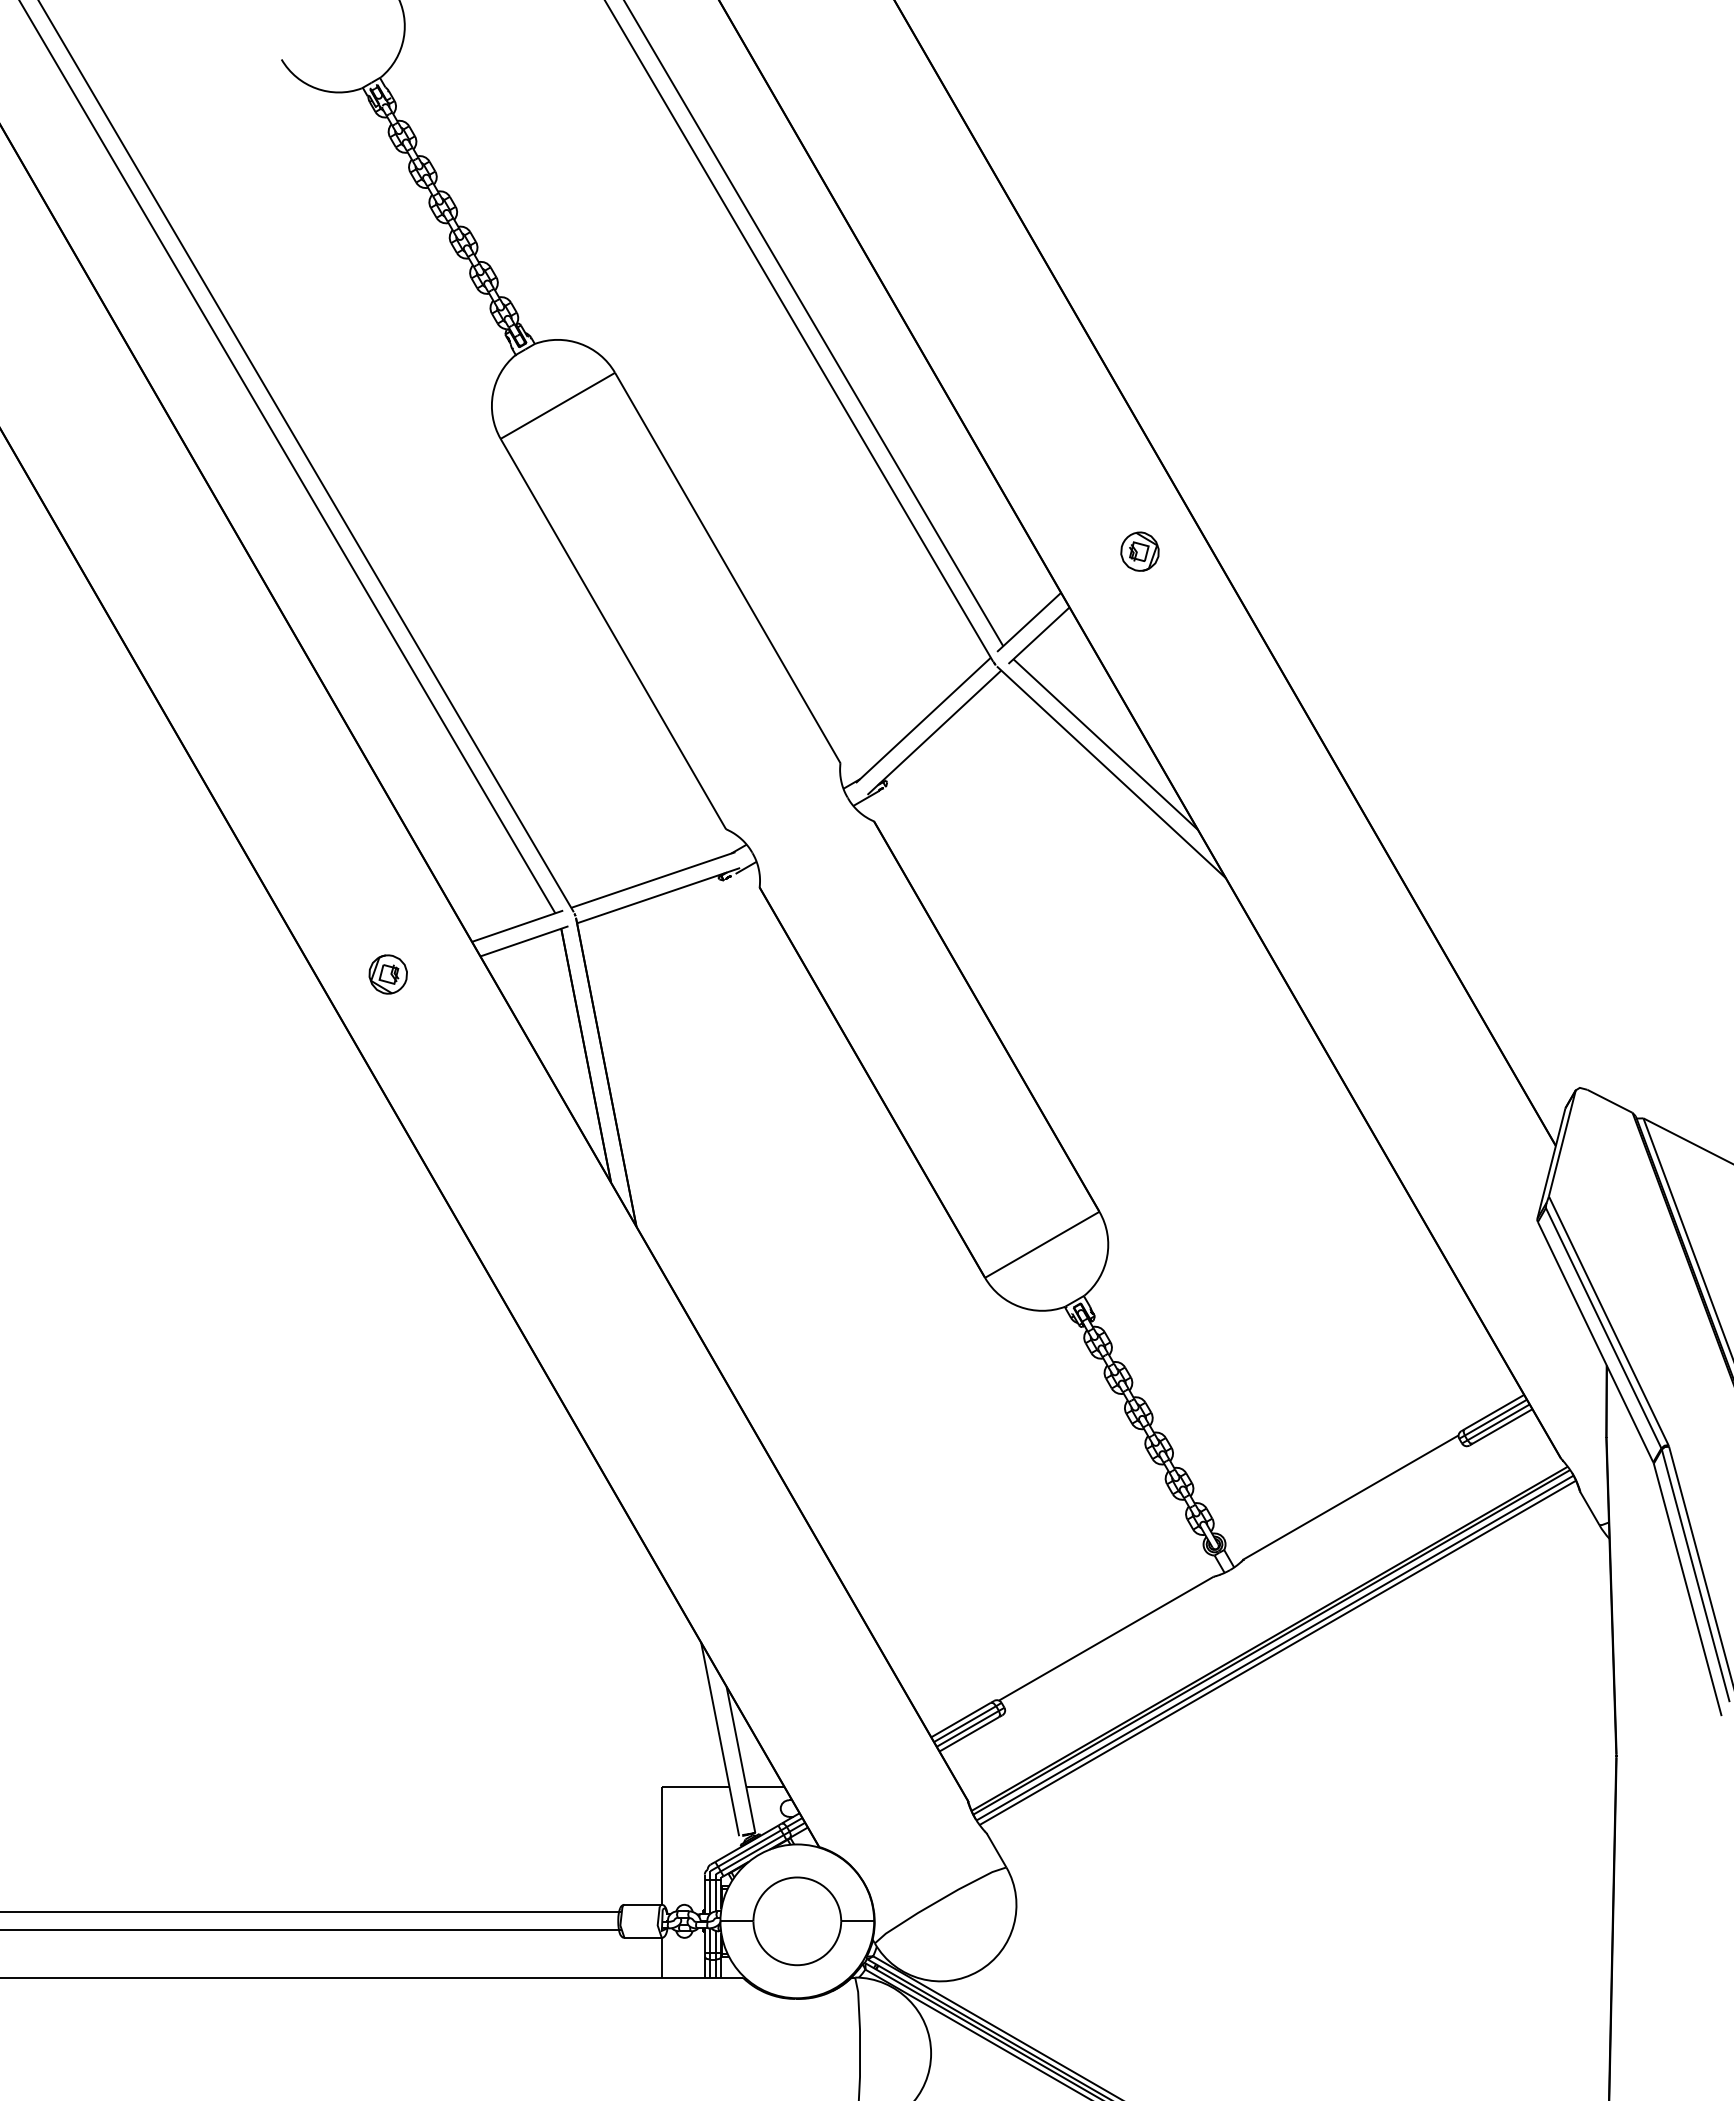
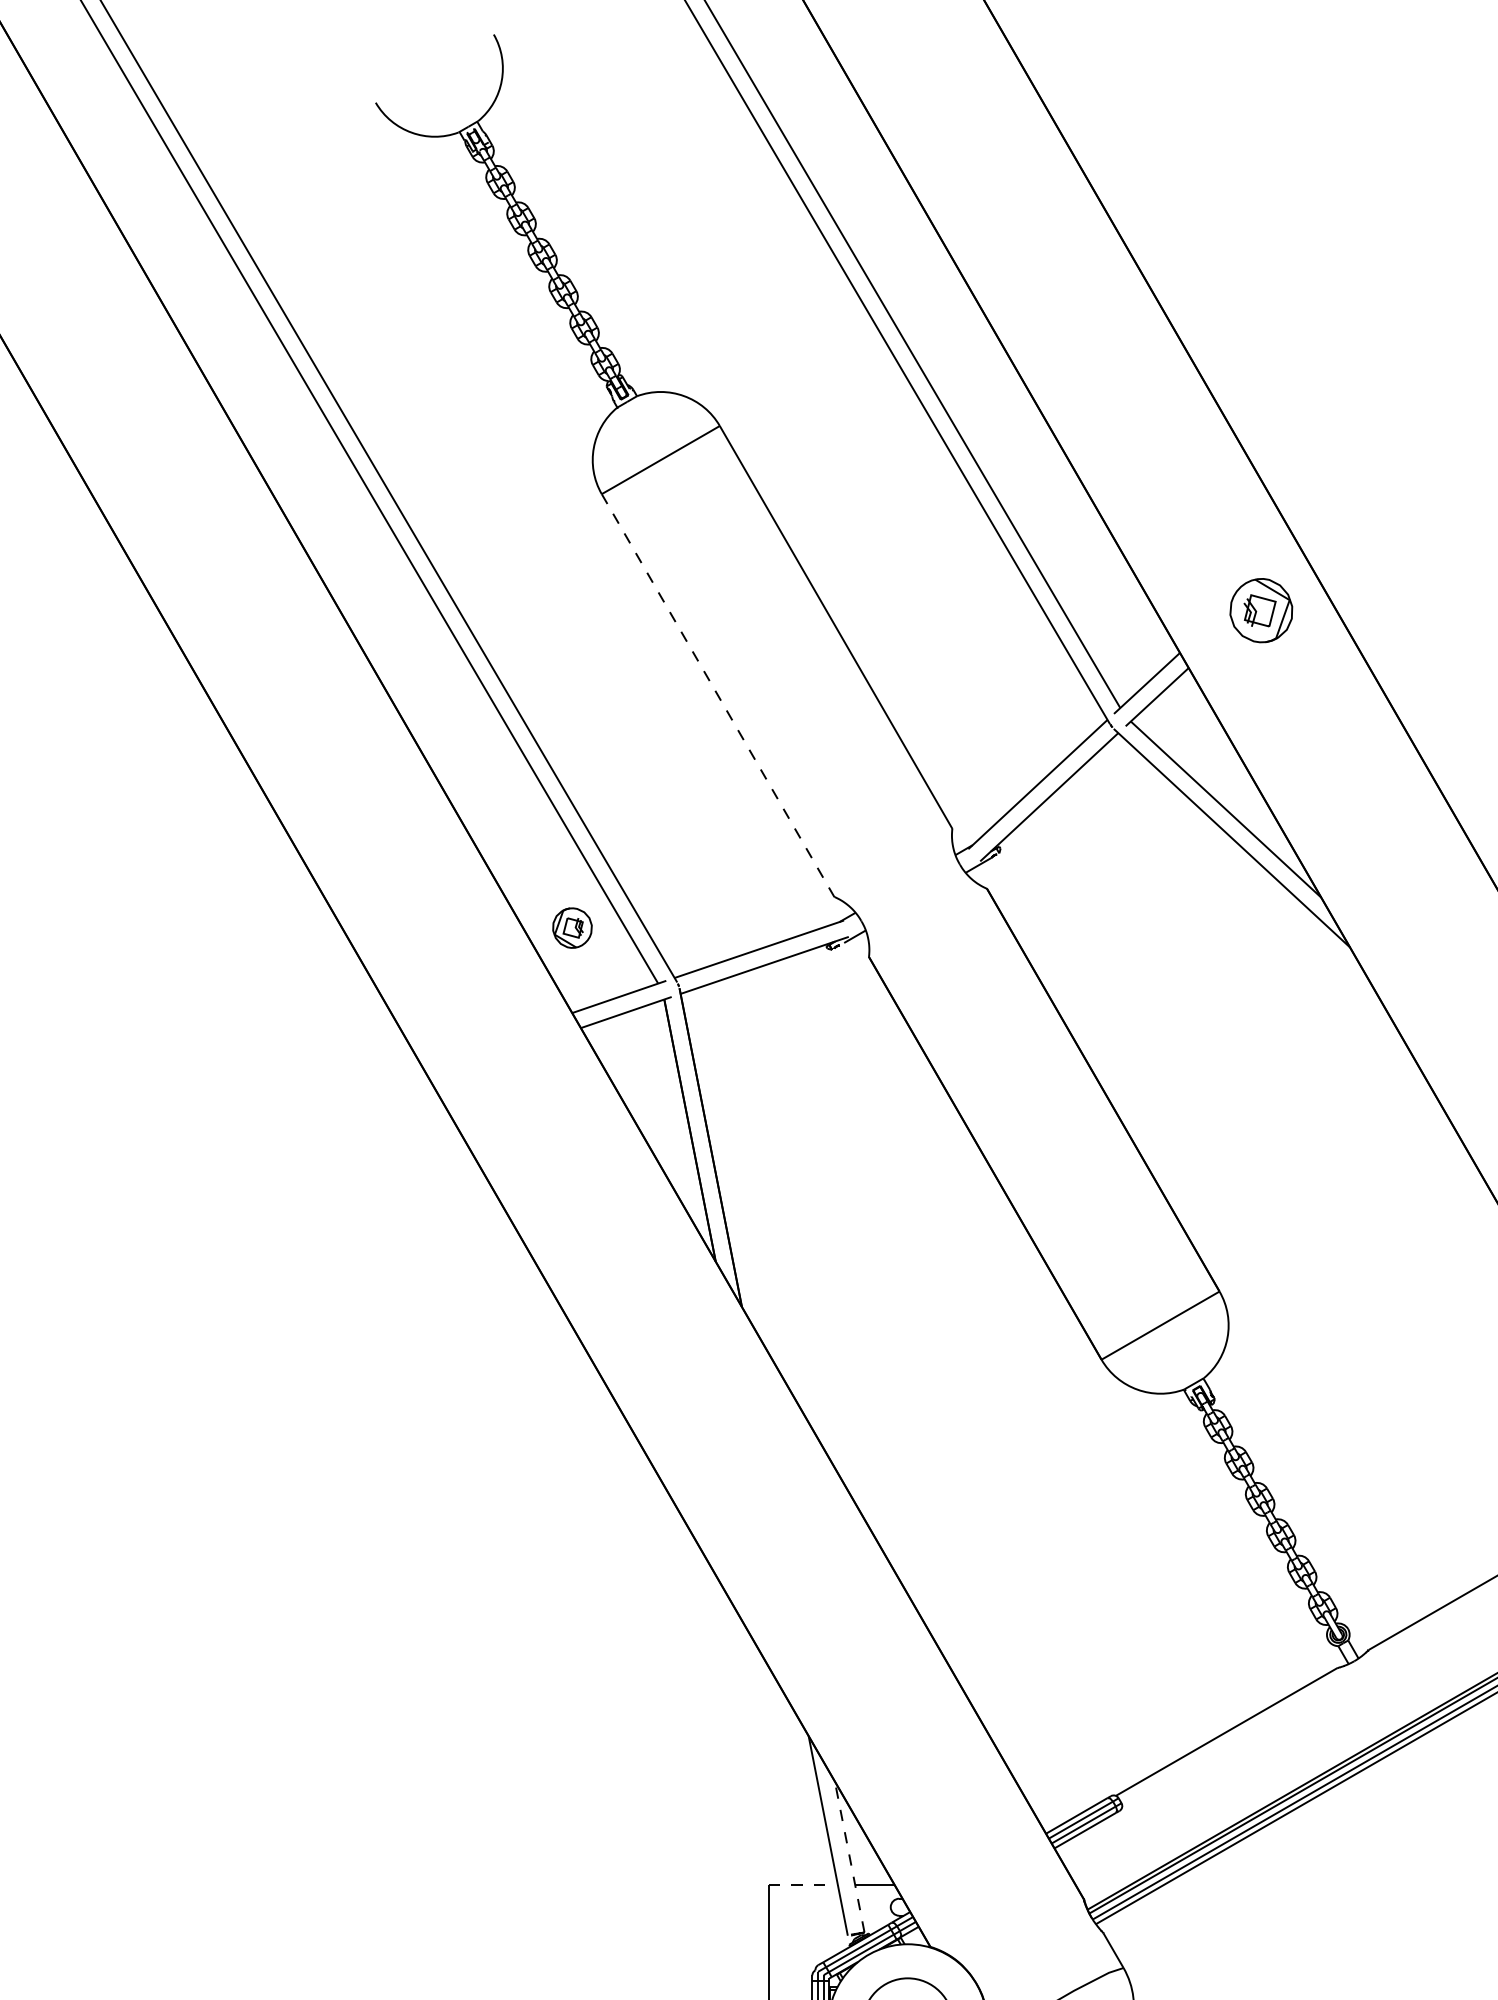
part: (1139, 551) -> (1260, 610), size x1.6
line: (613, 634) -> (718, 695), solid -> dashed
part: (387, 974) -> (571, 928), moved
line: (740, 1759) -> (849, 1856), solid -> dashed
line: (696, 1786) -> (803, 1884), solid -> dashed

